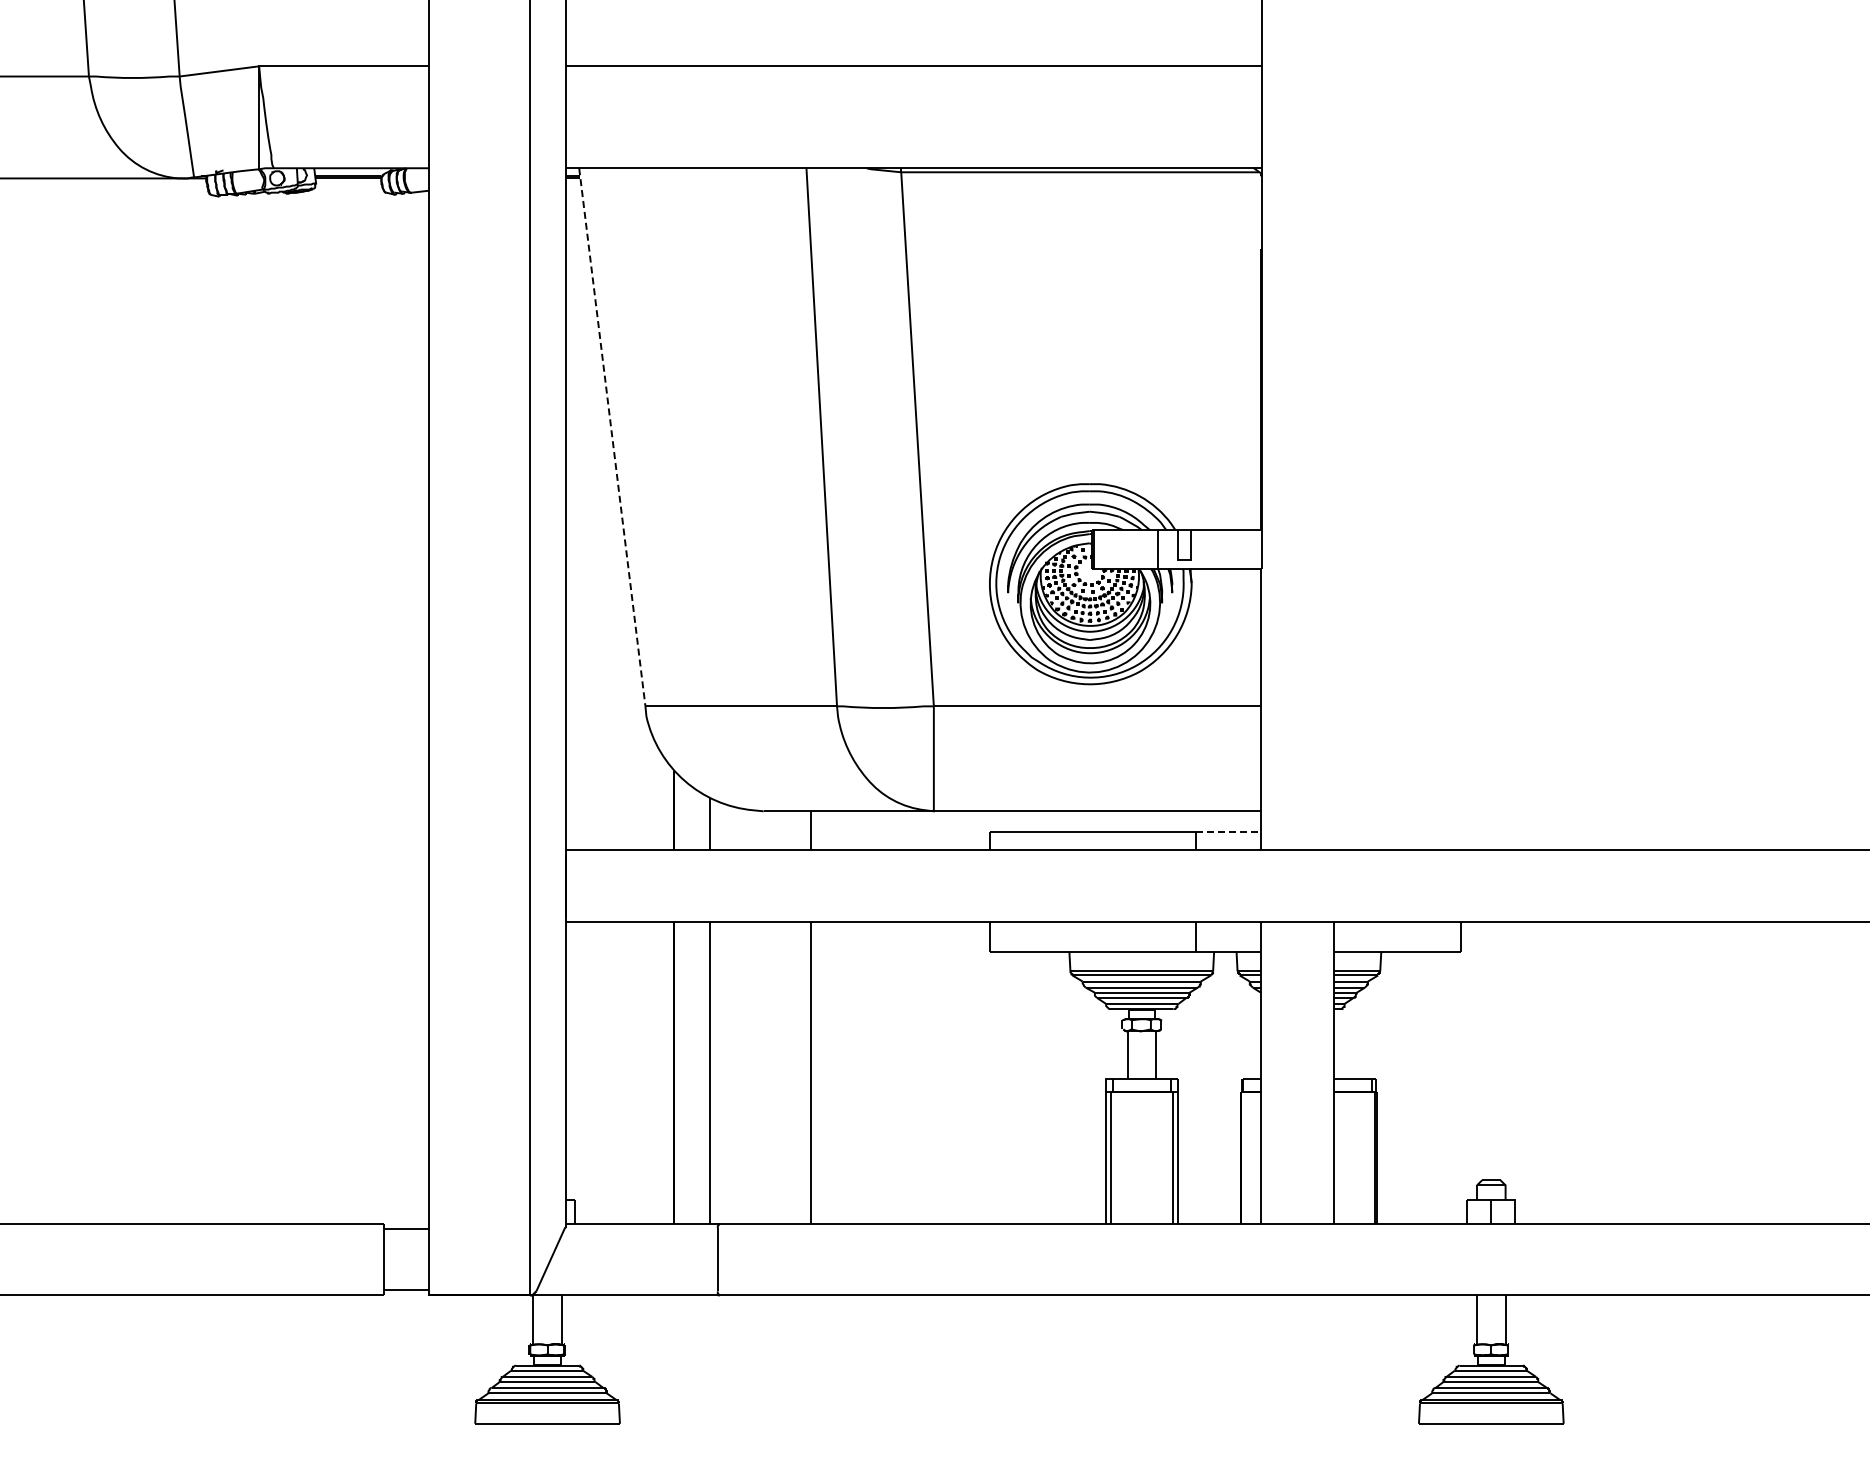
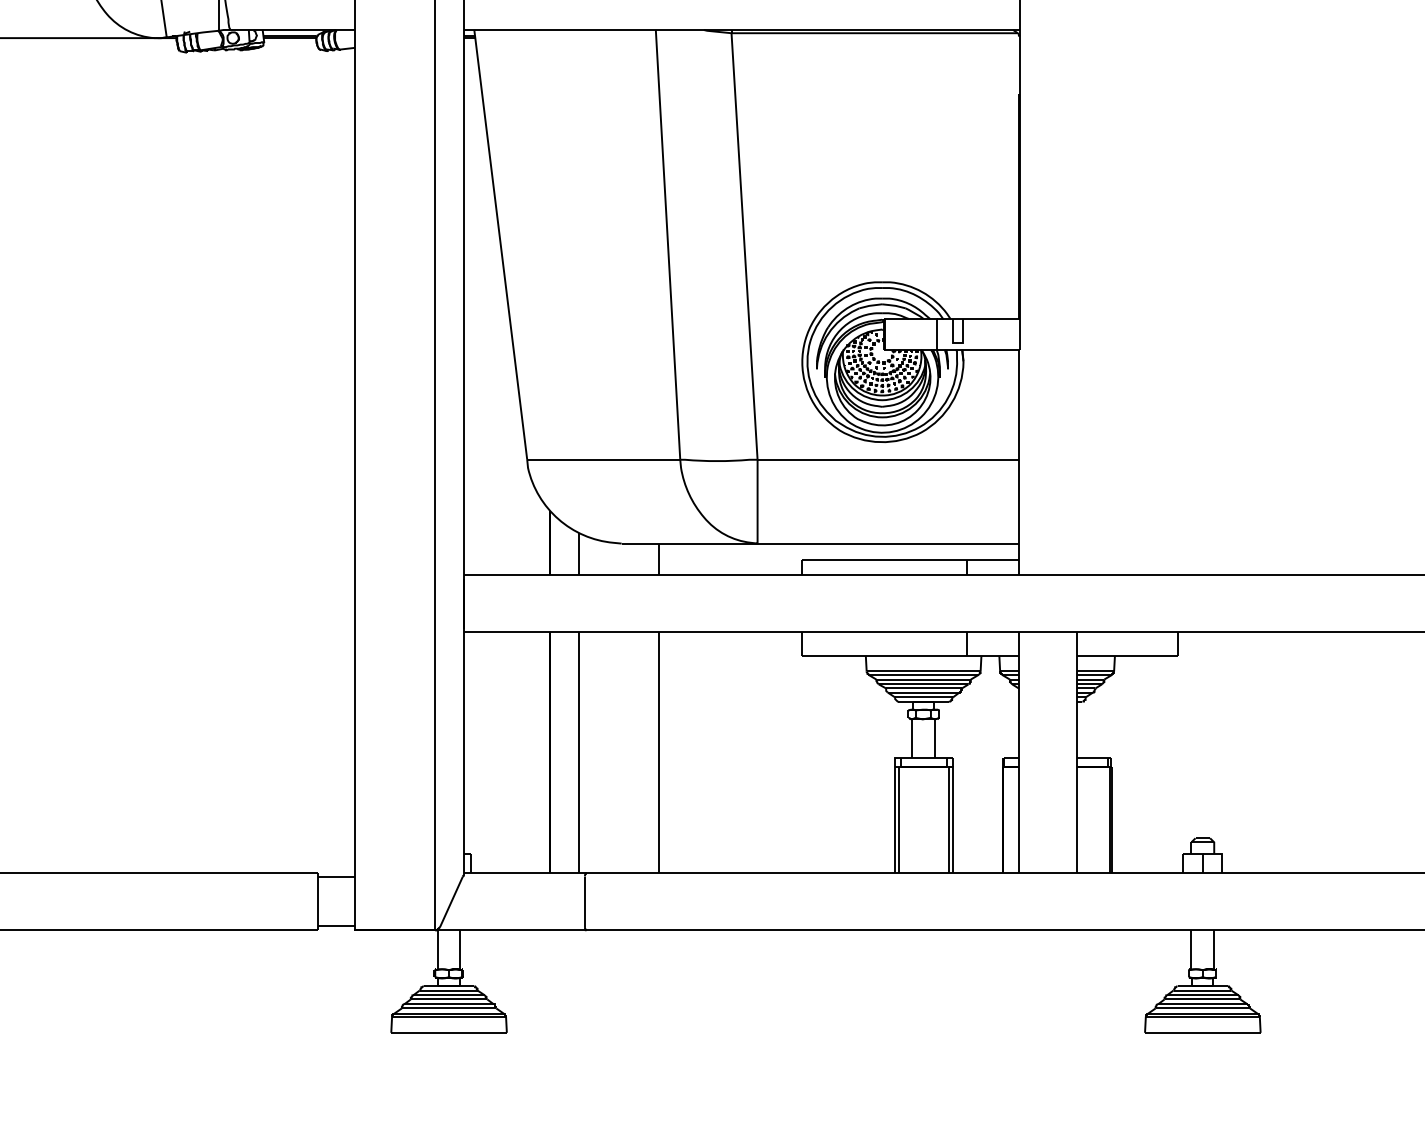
line: (612, 437) -> (500, 245), dashed -> solid
line: (1228, 831) -> (992, 559), dashed -> solid

